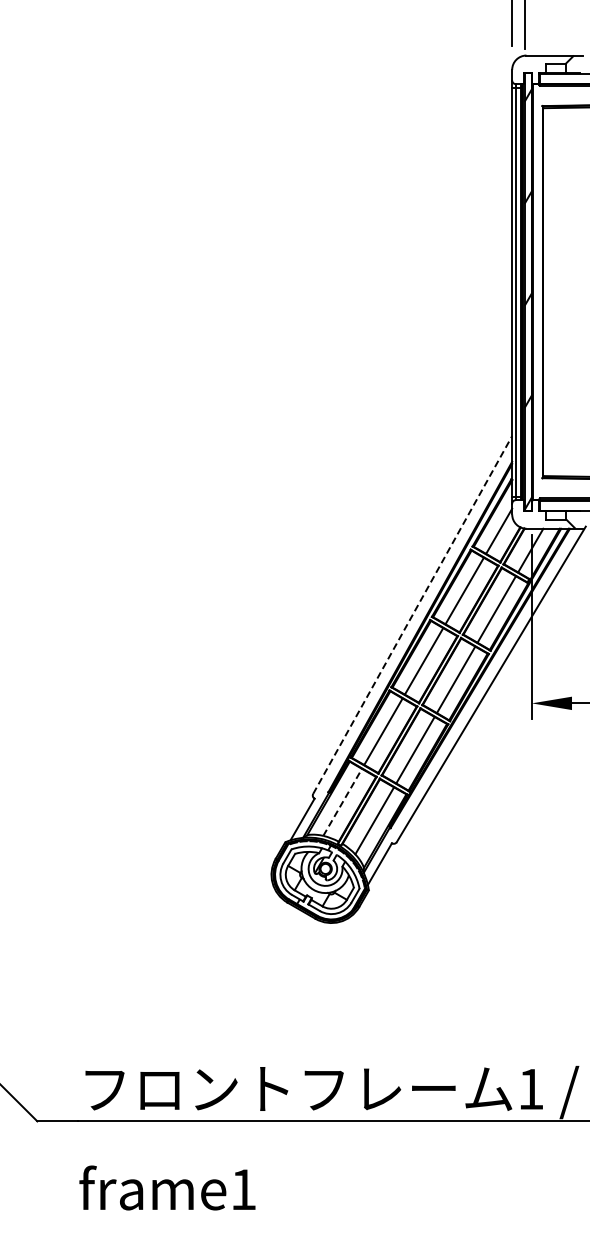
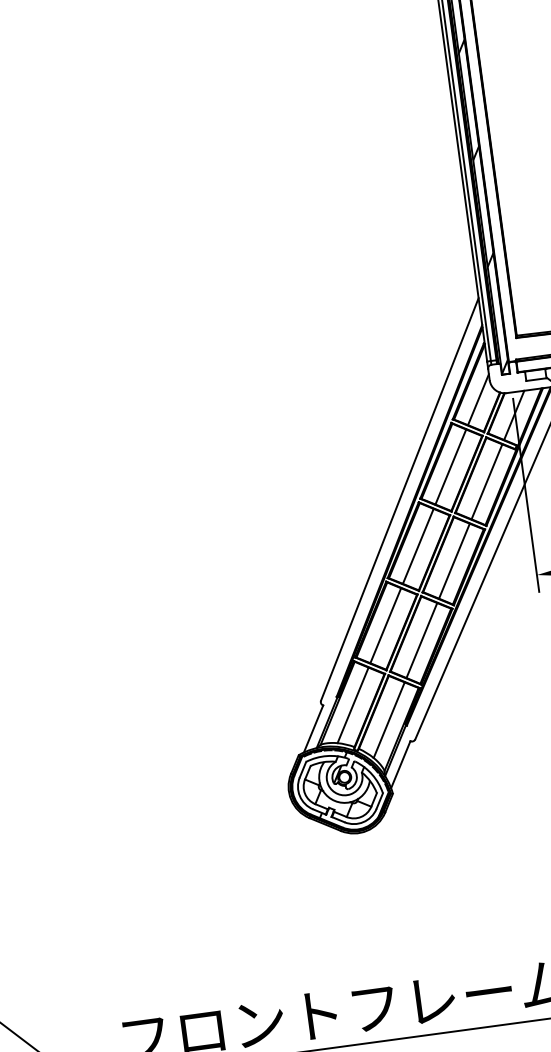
line: (412, 614) -> (399, 498), dashed -> solid
line: (342, 802) -> (352, 705), dashed -> solid

